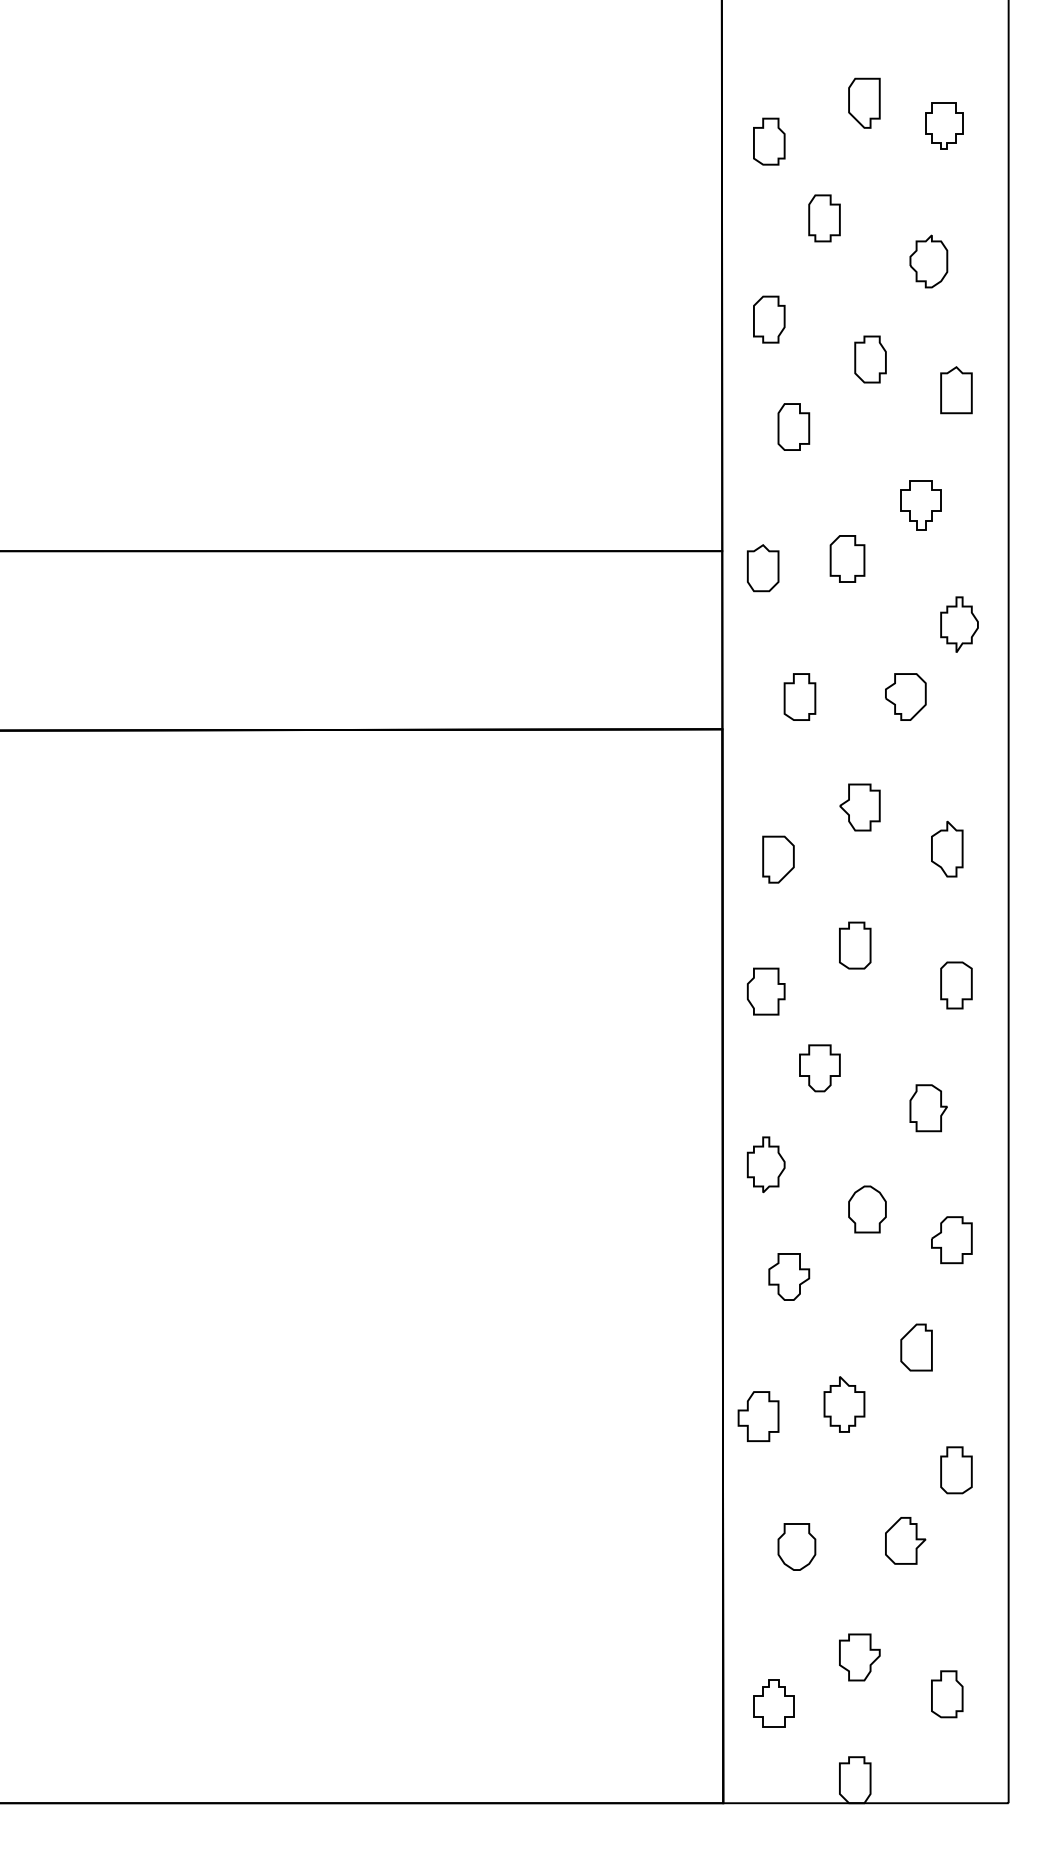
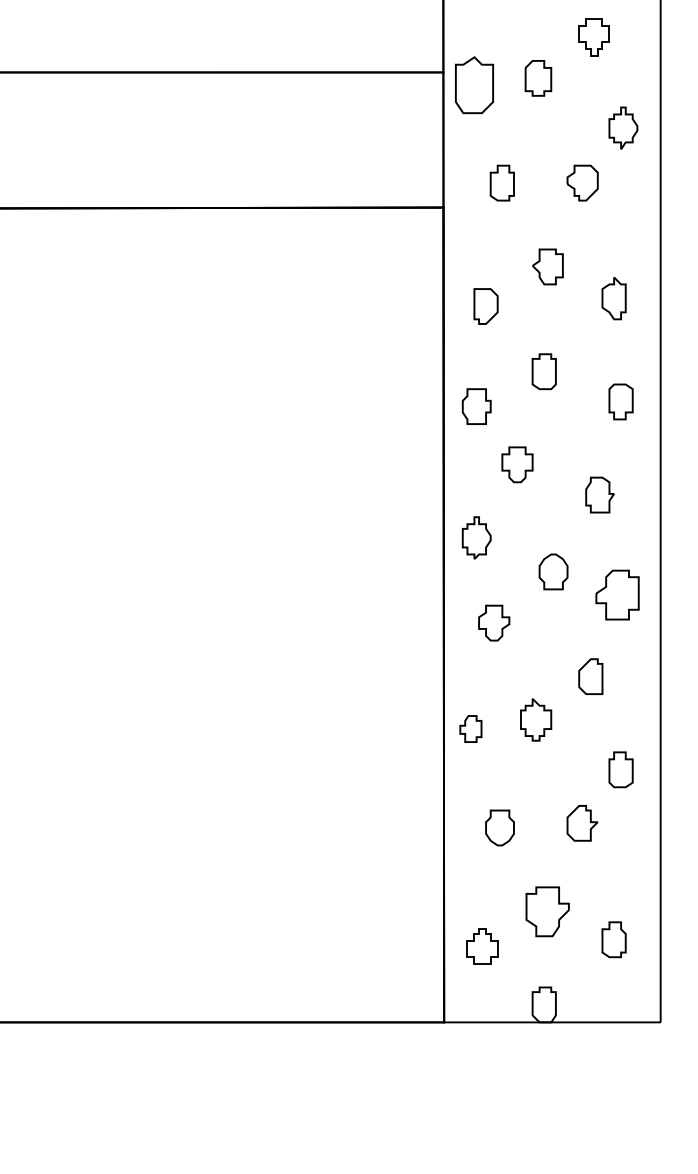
part: (762, 568) -> (473, 85), size x1.6
part: (951, 1240) -> (617, 595), size x1.4
part: (758, 1416) -> (470, 728), size x0.7
part: (859, 1657) -> (547, 911), size x1.4

